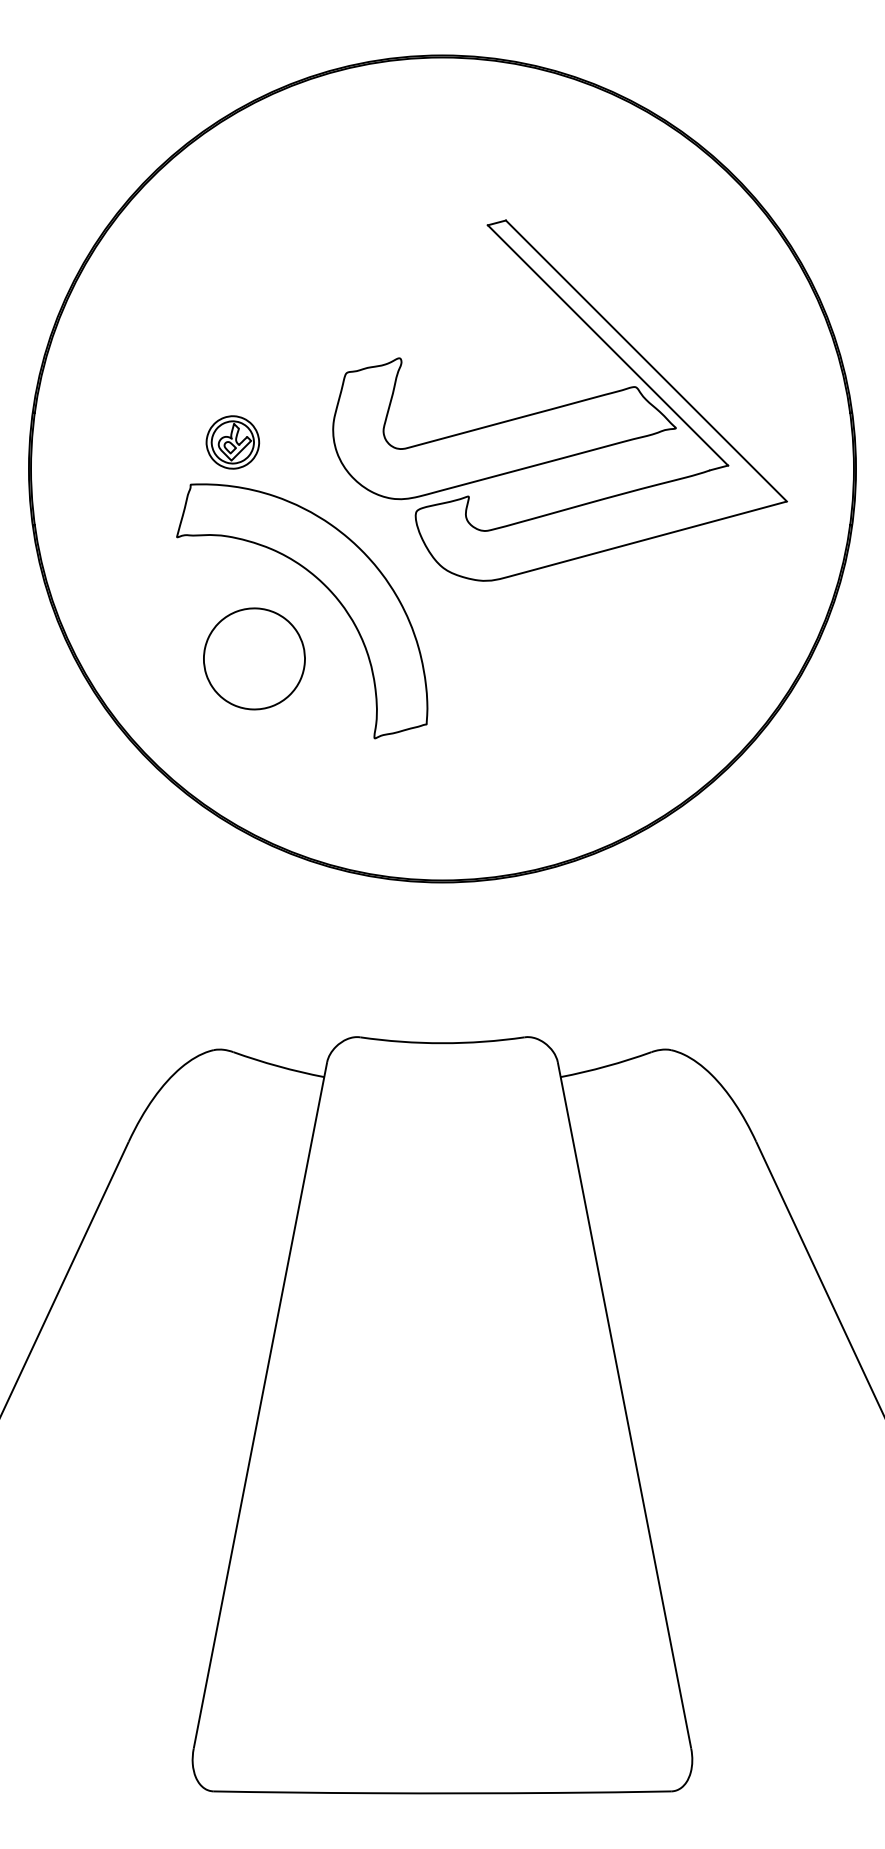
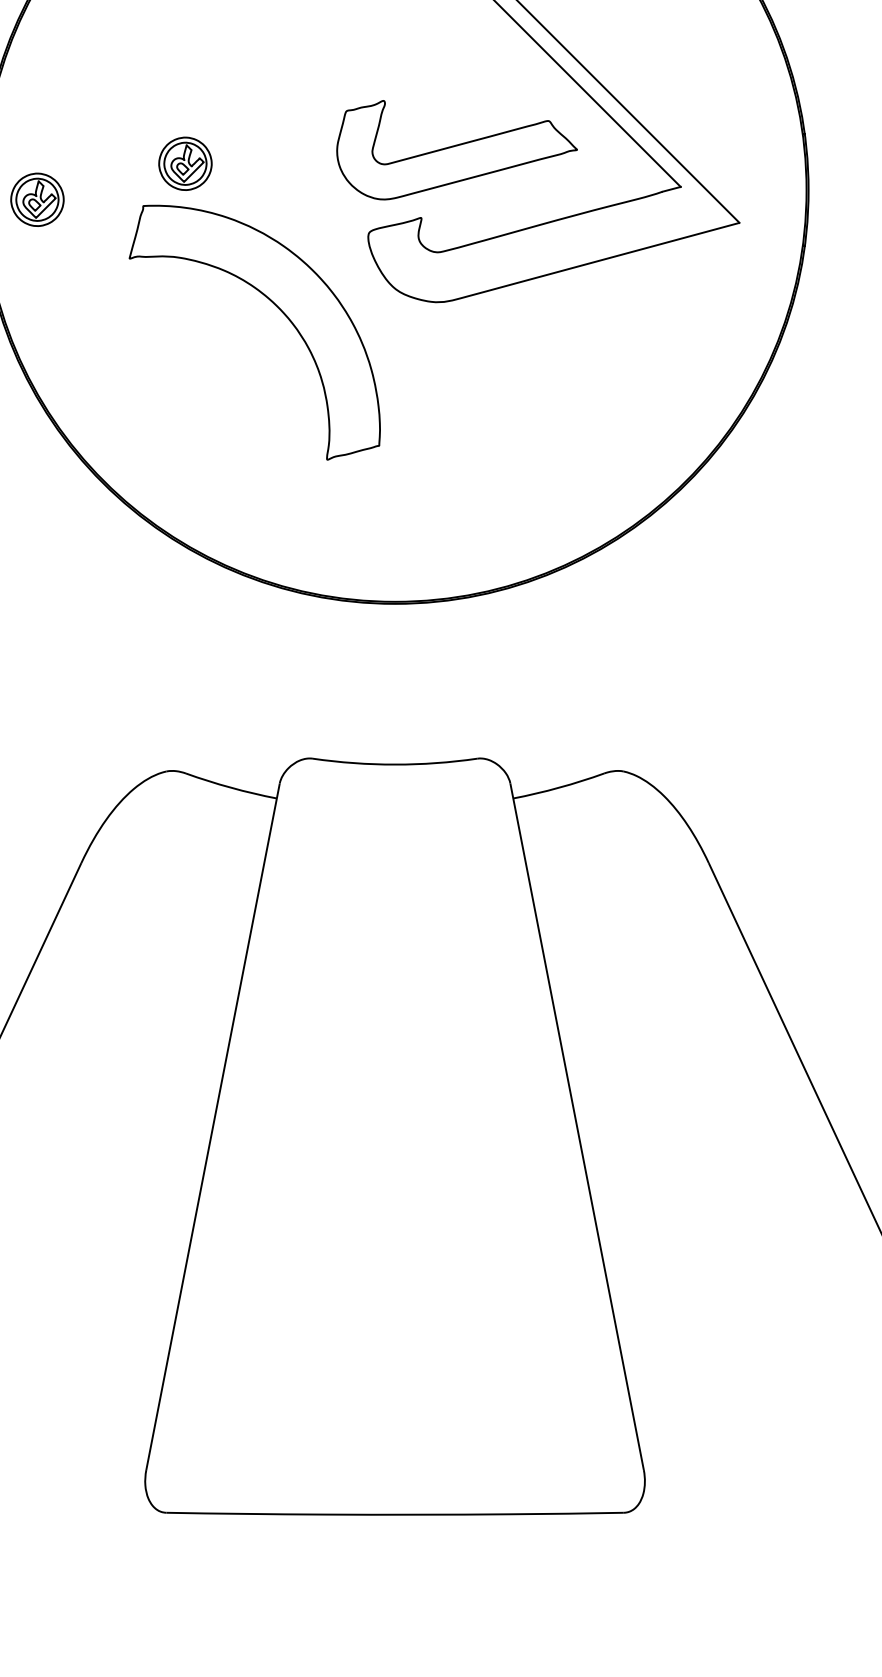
part: (504, 428) -> (457, 149), size x0.7
part: (84, 478) -> (37, 199), added
part: (254, 658) -> (207, 379), removed

